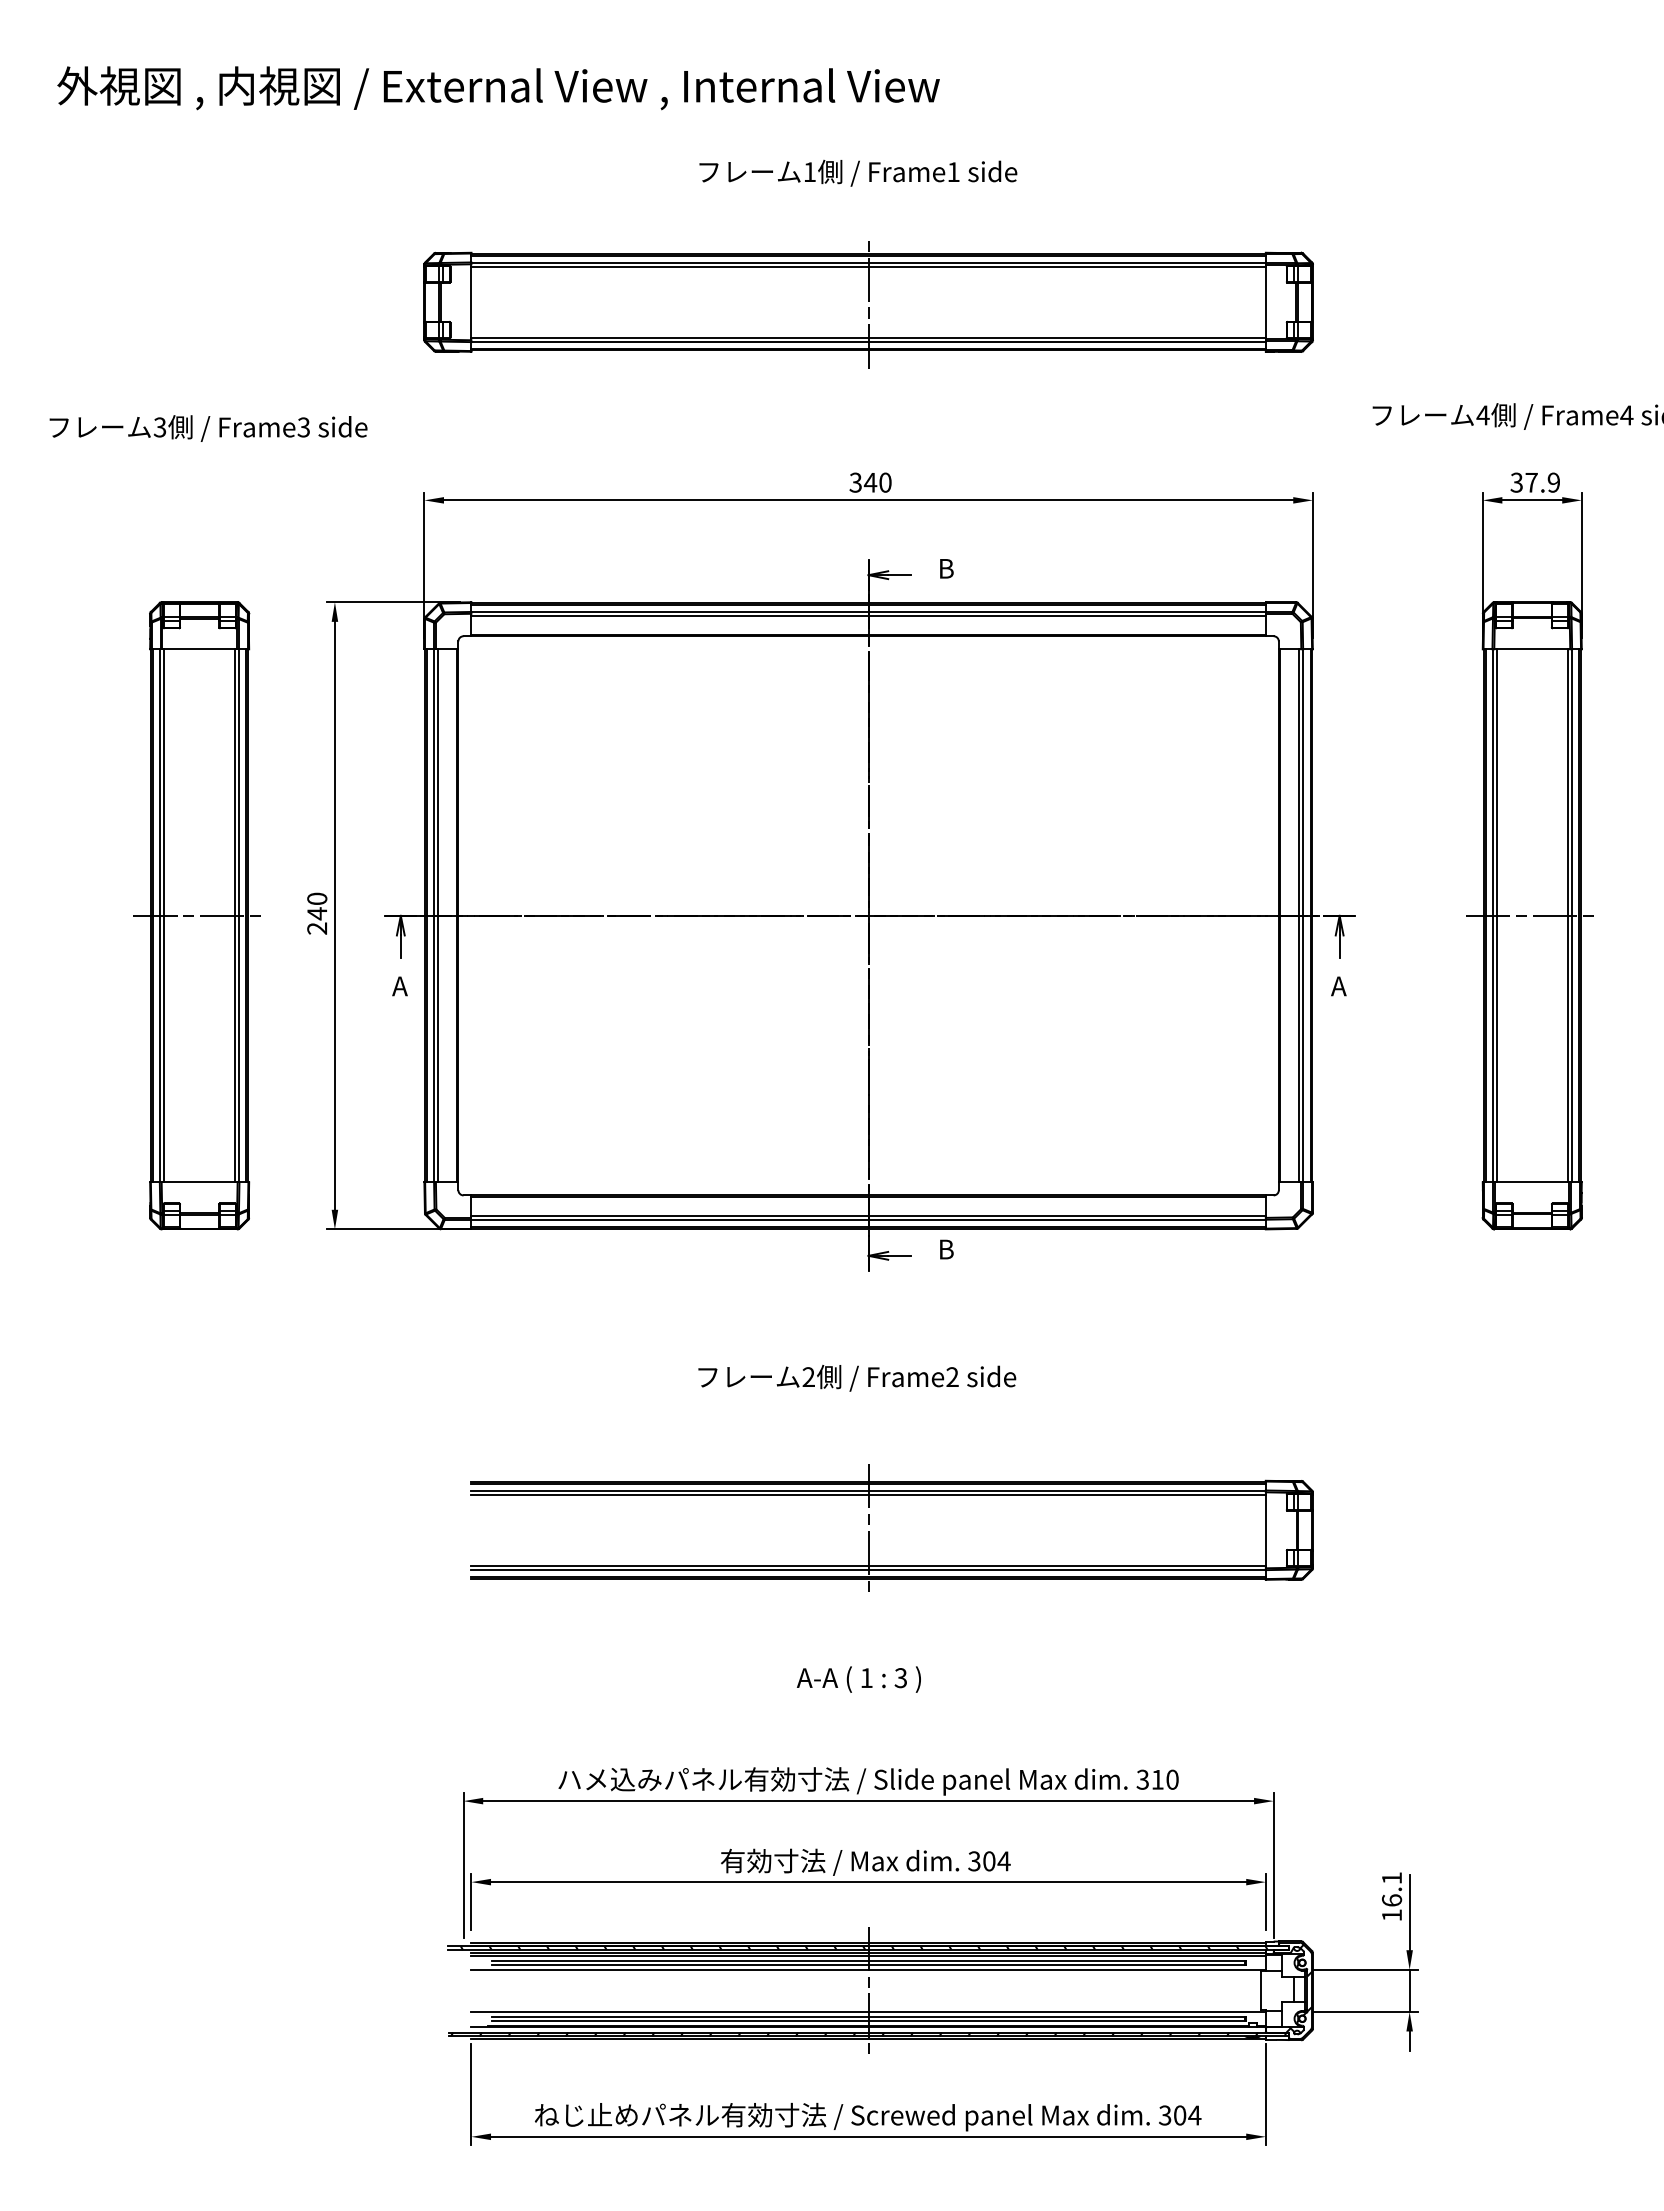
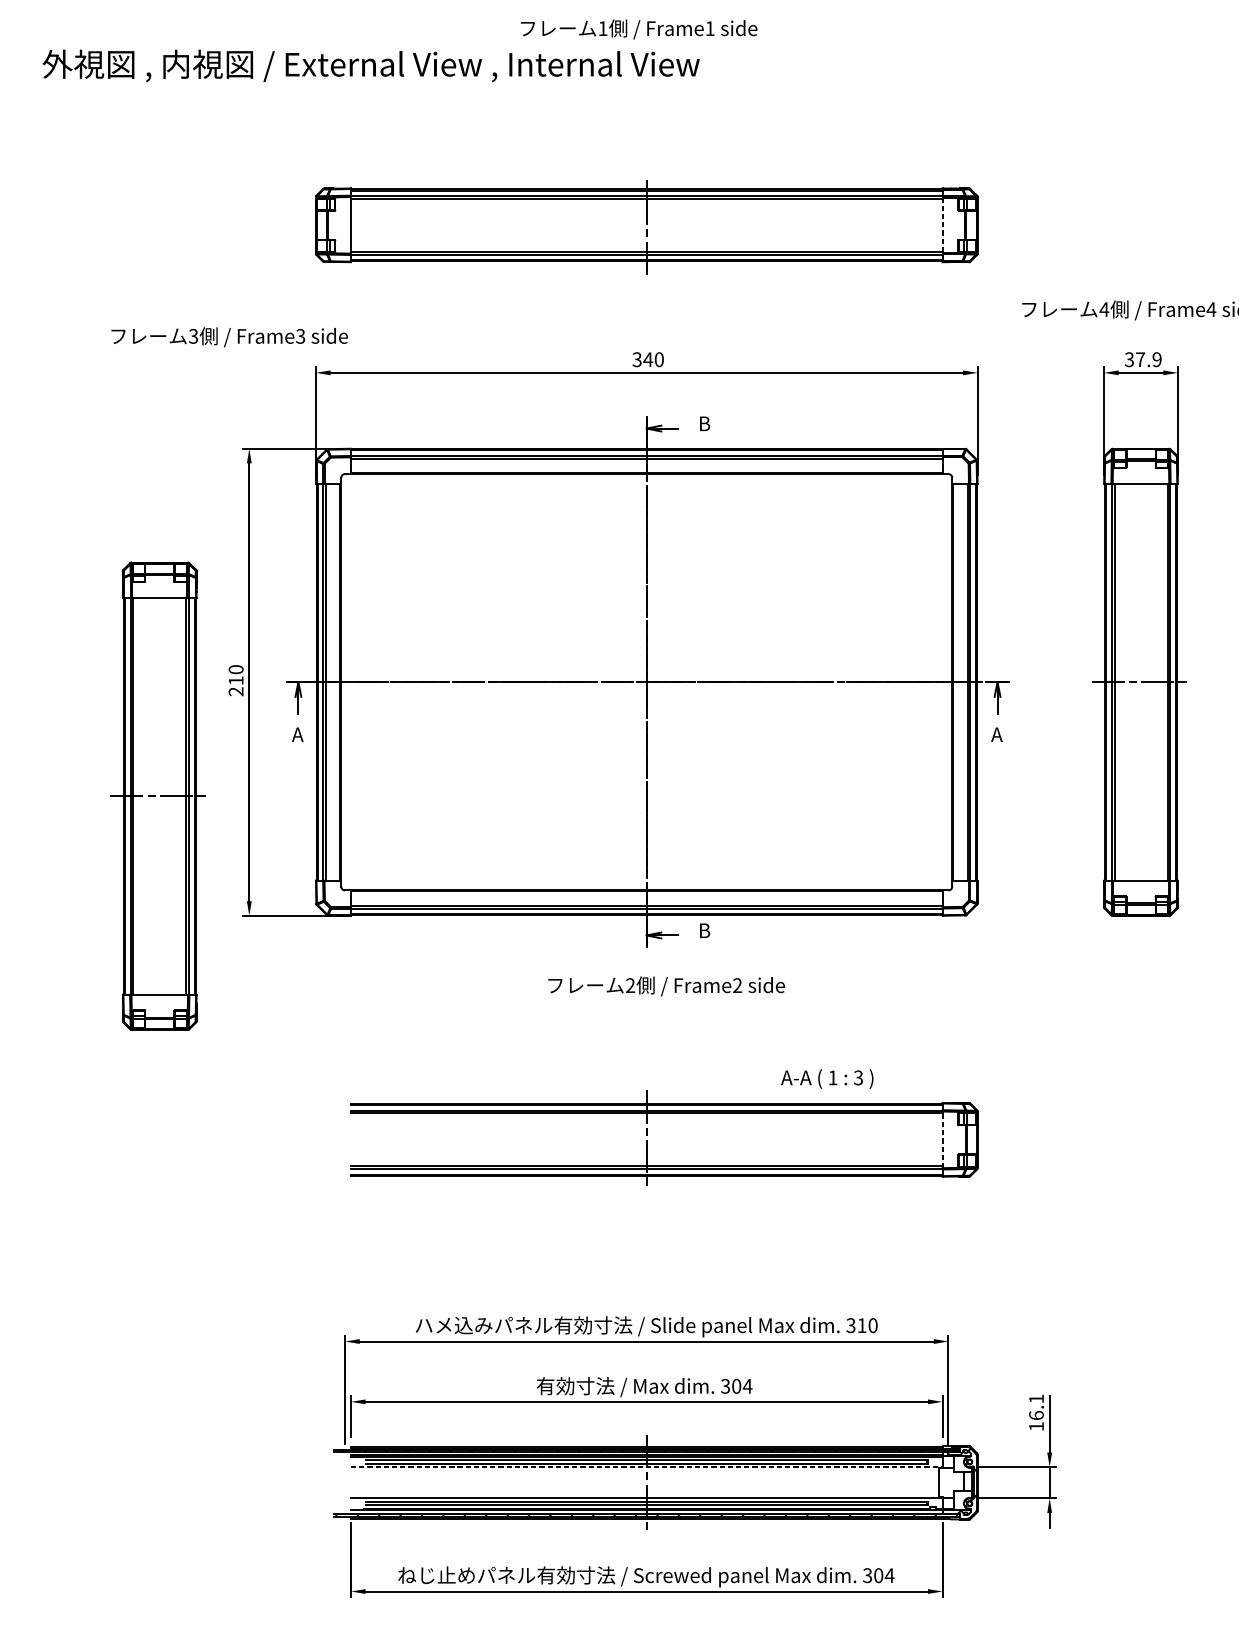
text: (858, 172) -> (639, 28), moved
line: (1265, 302) -> (942, 225), solid -> dashed
text: (208, 428) -> (229, 337), moved
text: (316, 913) -> (235, 680), 240 -> 210
part: (196, 915) -> (157, 795), moved
text: (857, 1377) -> (666, 985), moved
line: (1265, 1530) -> (942, 1139), solid -> dashed
text: (858, 1679) -> (826, 1078), moved
line: (869, 1969) -> (647, 1466), solid -> dashed

